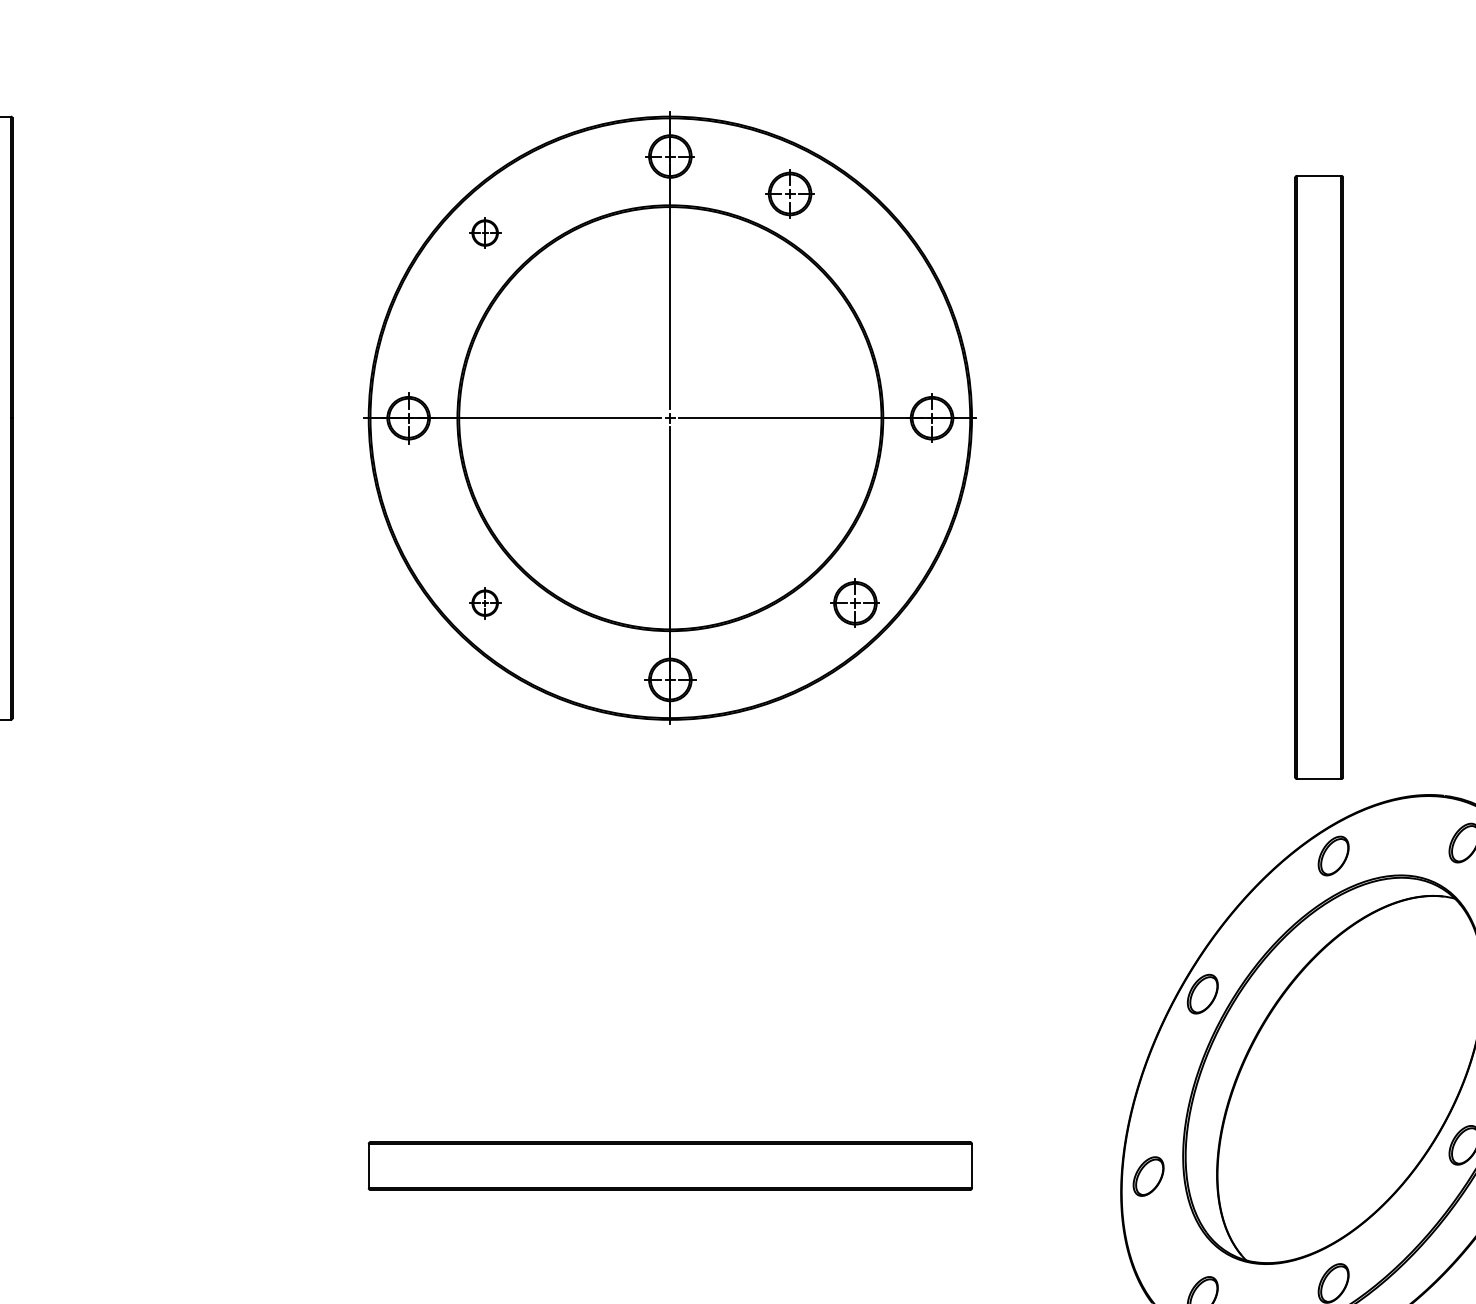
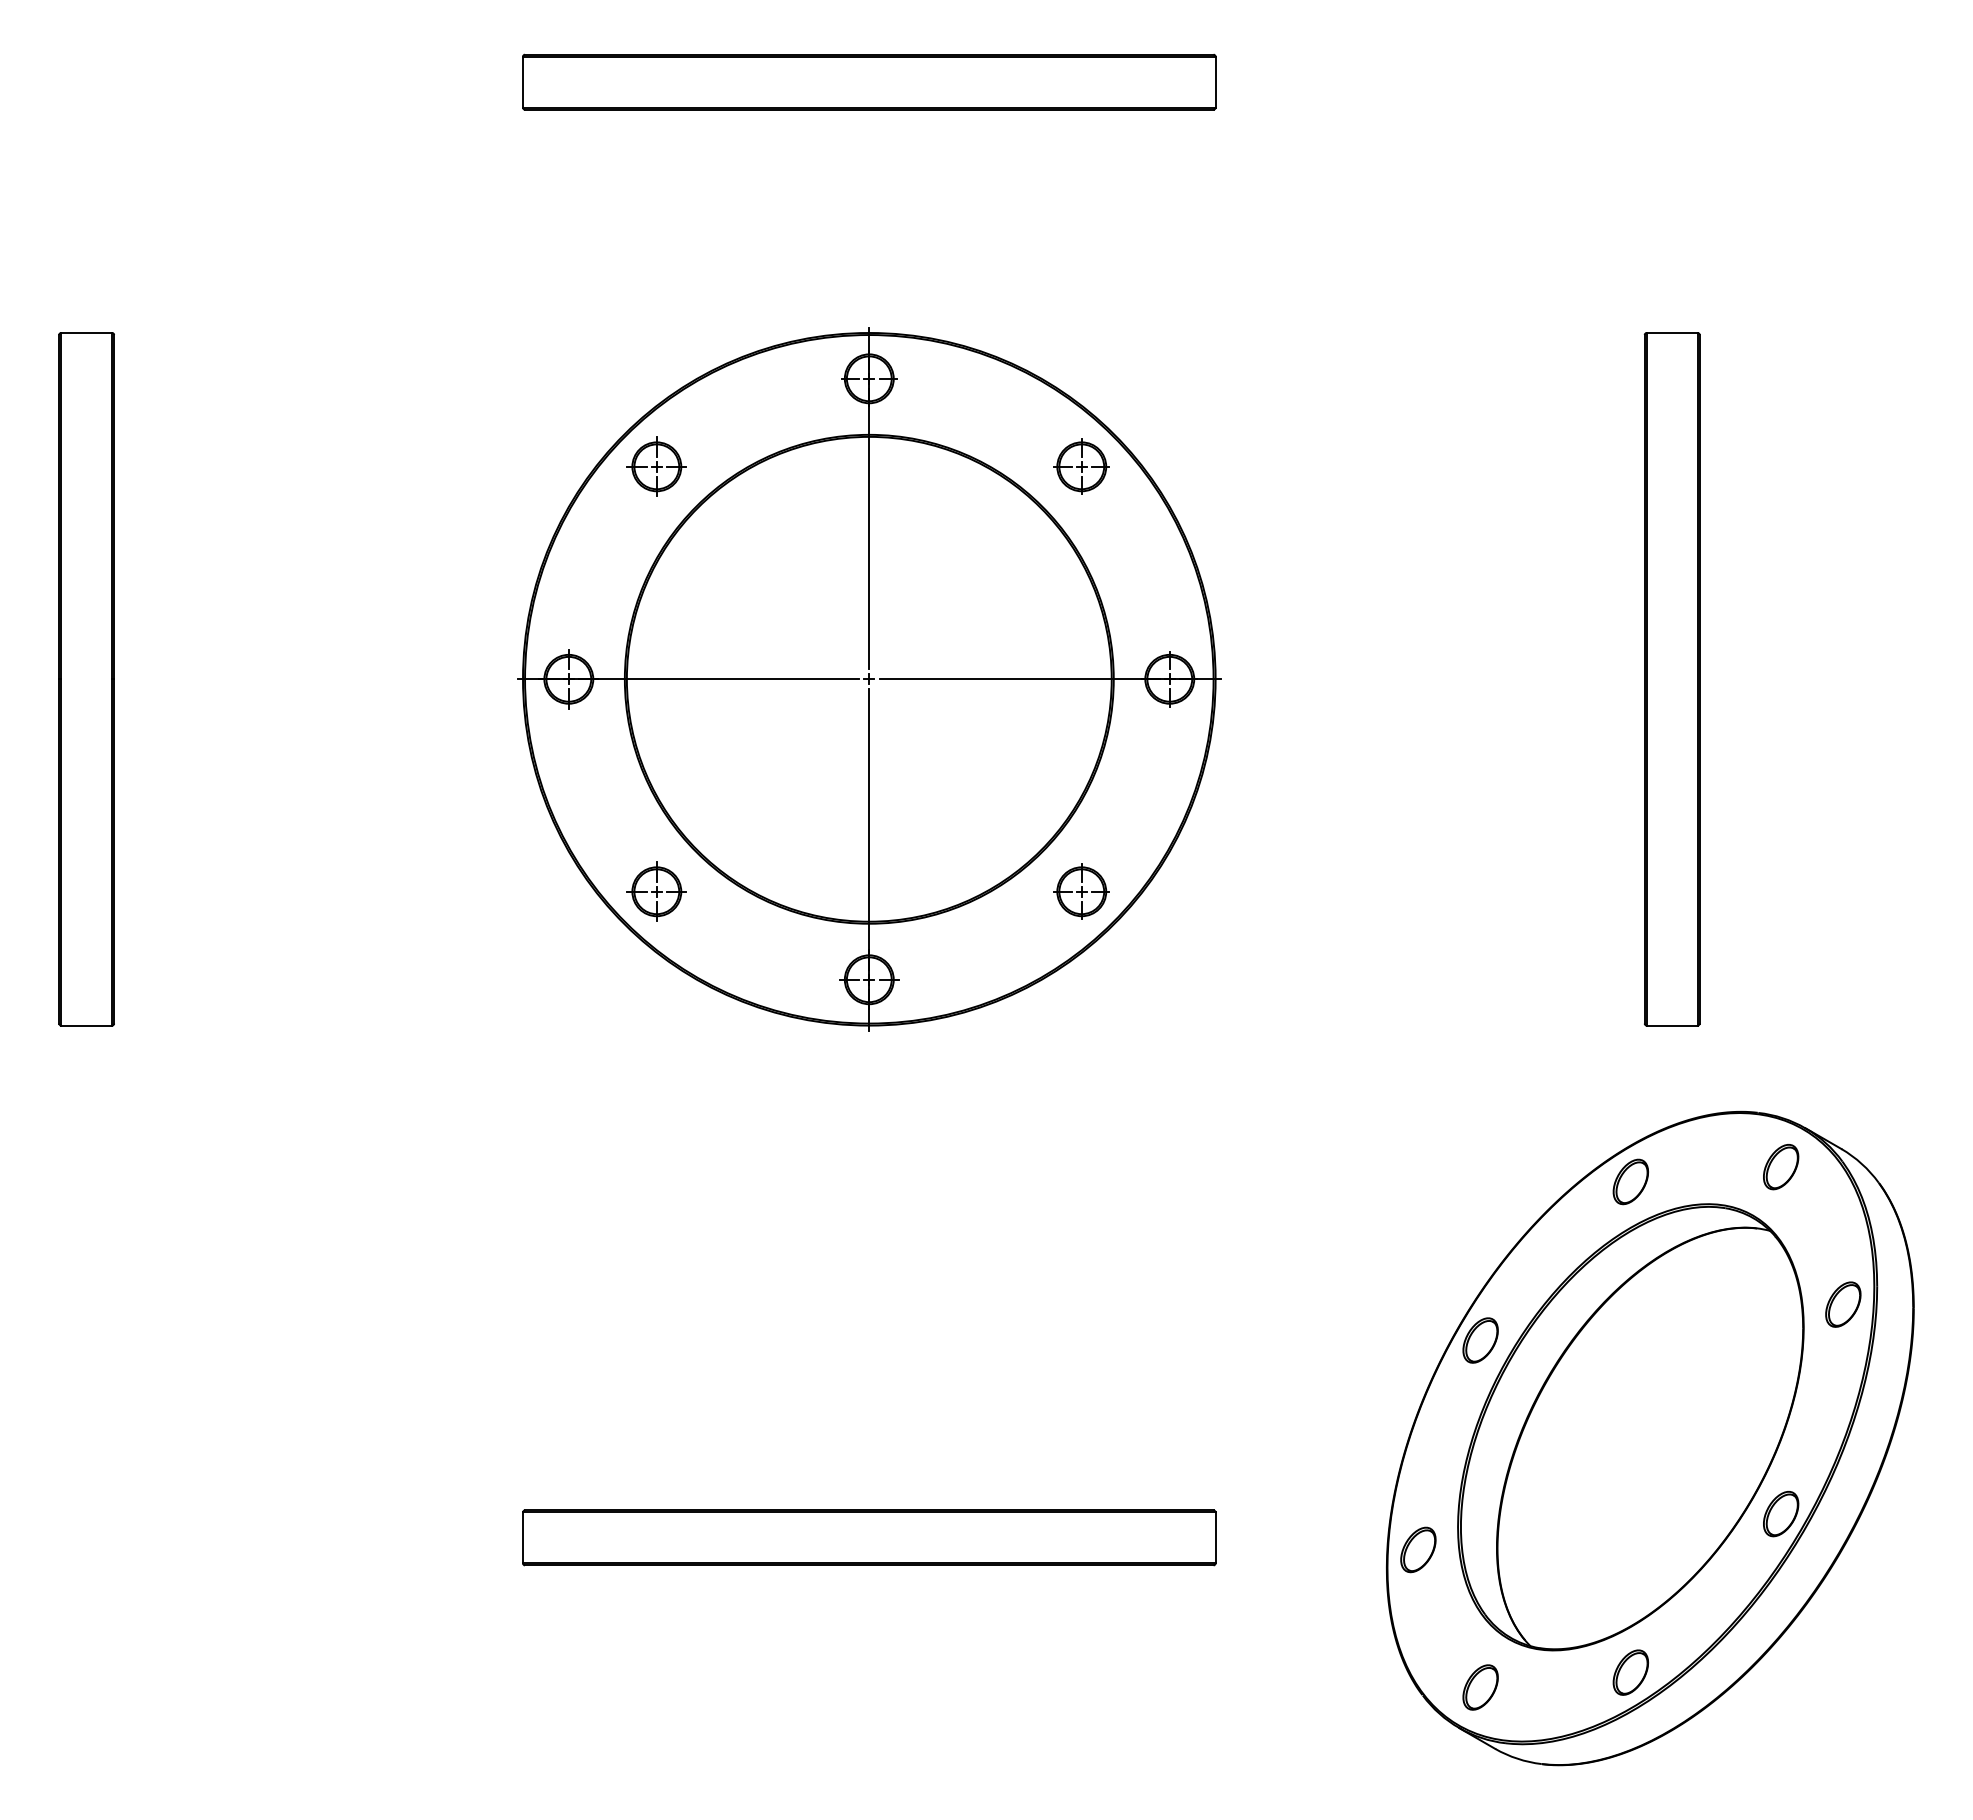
part: (789, 193) -> (1081, 466), moved
part: (485, 232) -> (656, 466), size x1.67
part: (1318, 477) -> (1671, 679), moved
part: (485, 603) -> (656, 891), size x1.67

